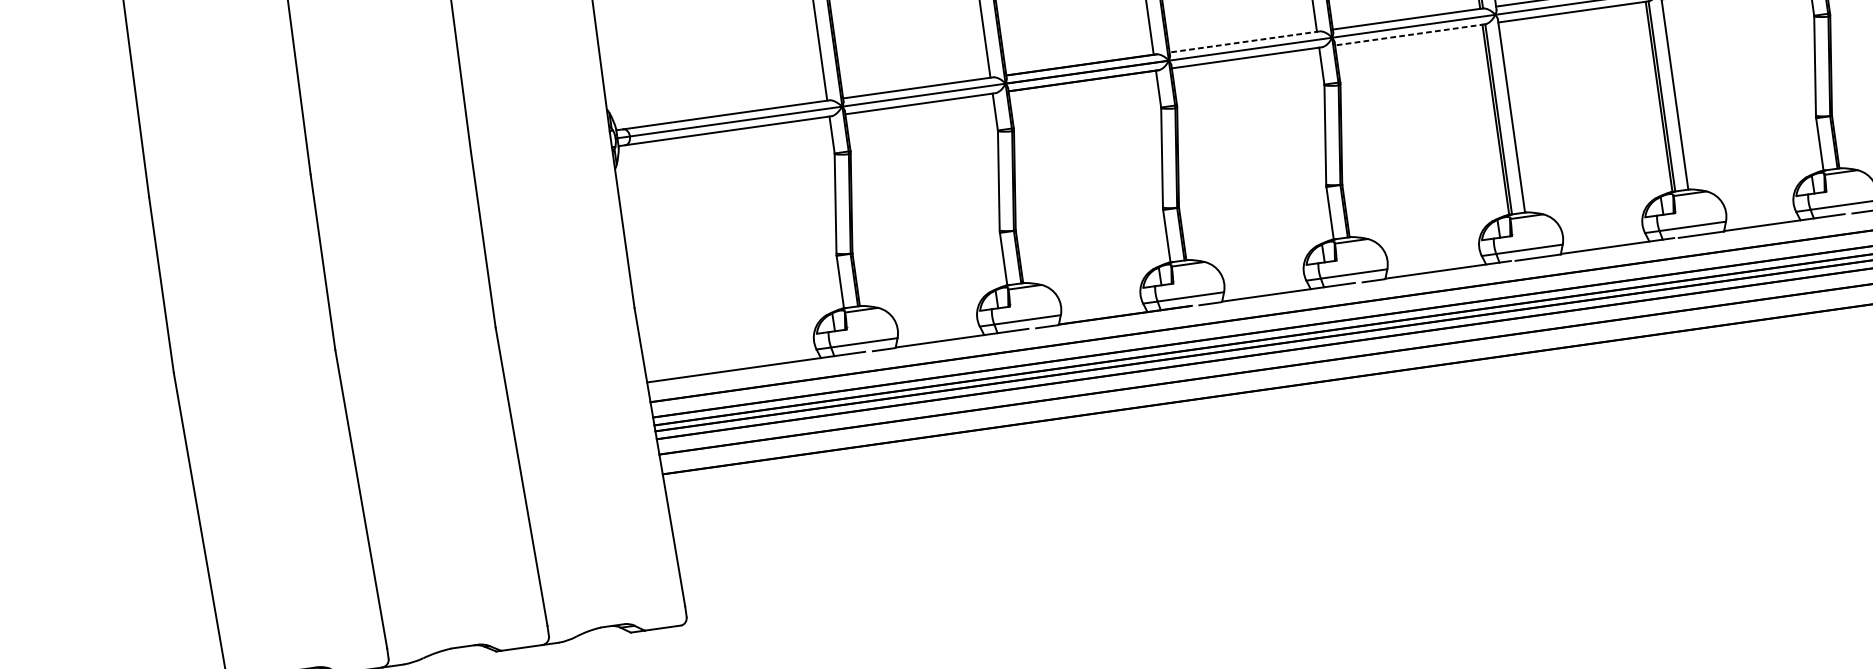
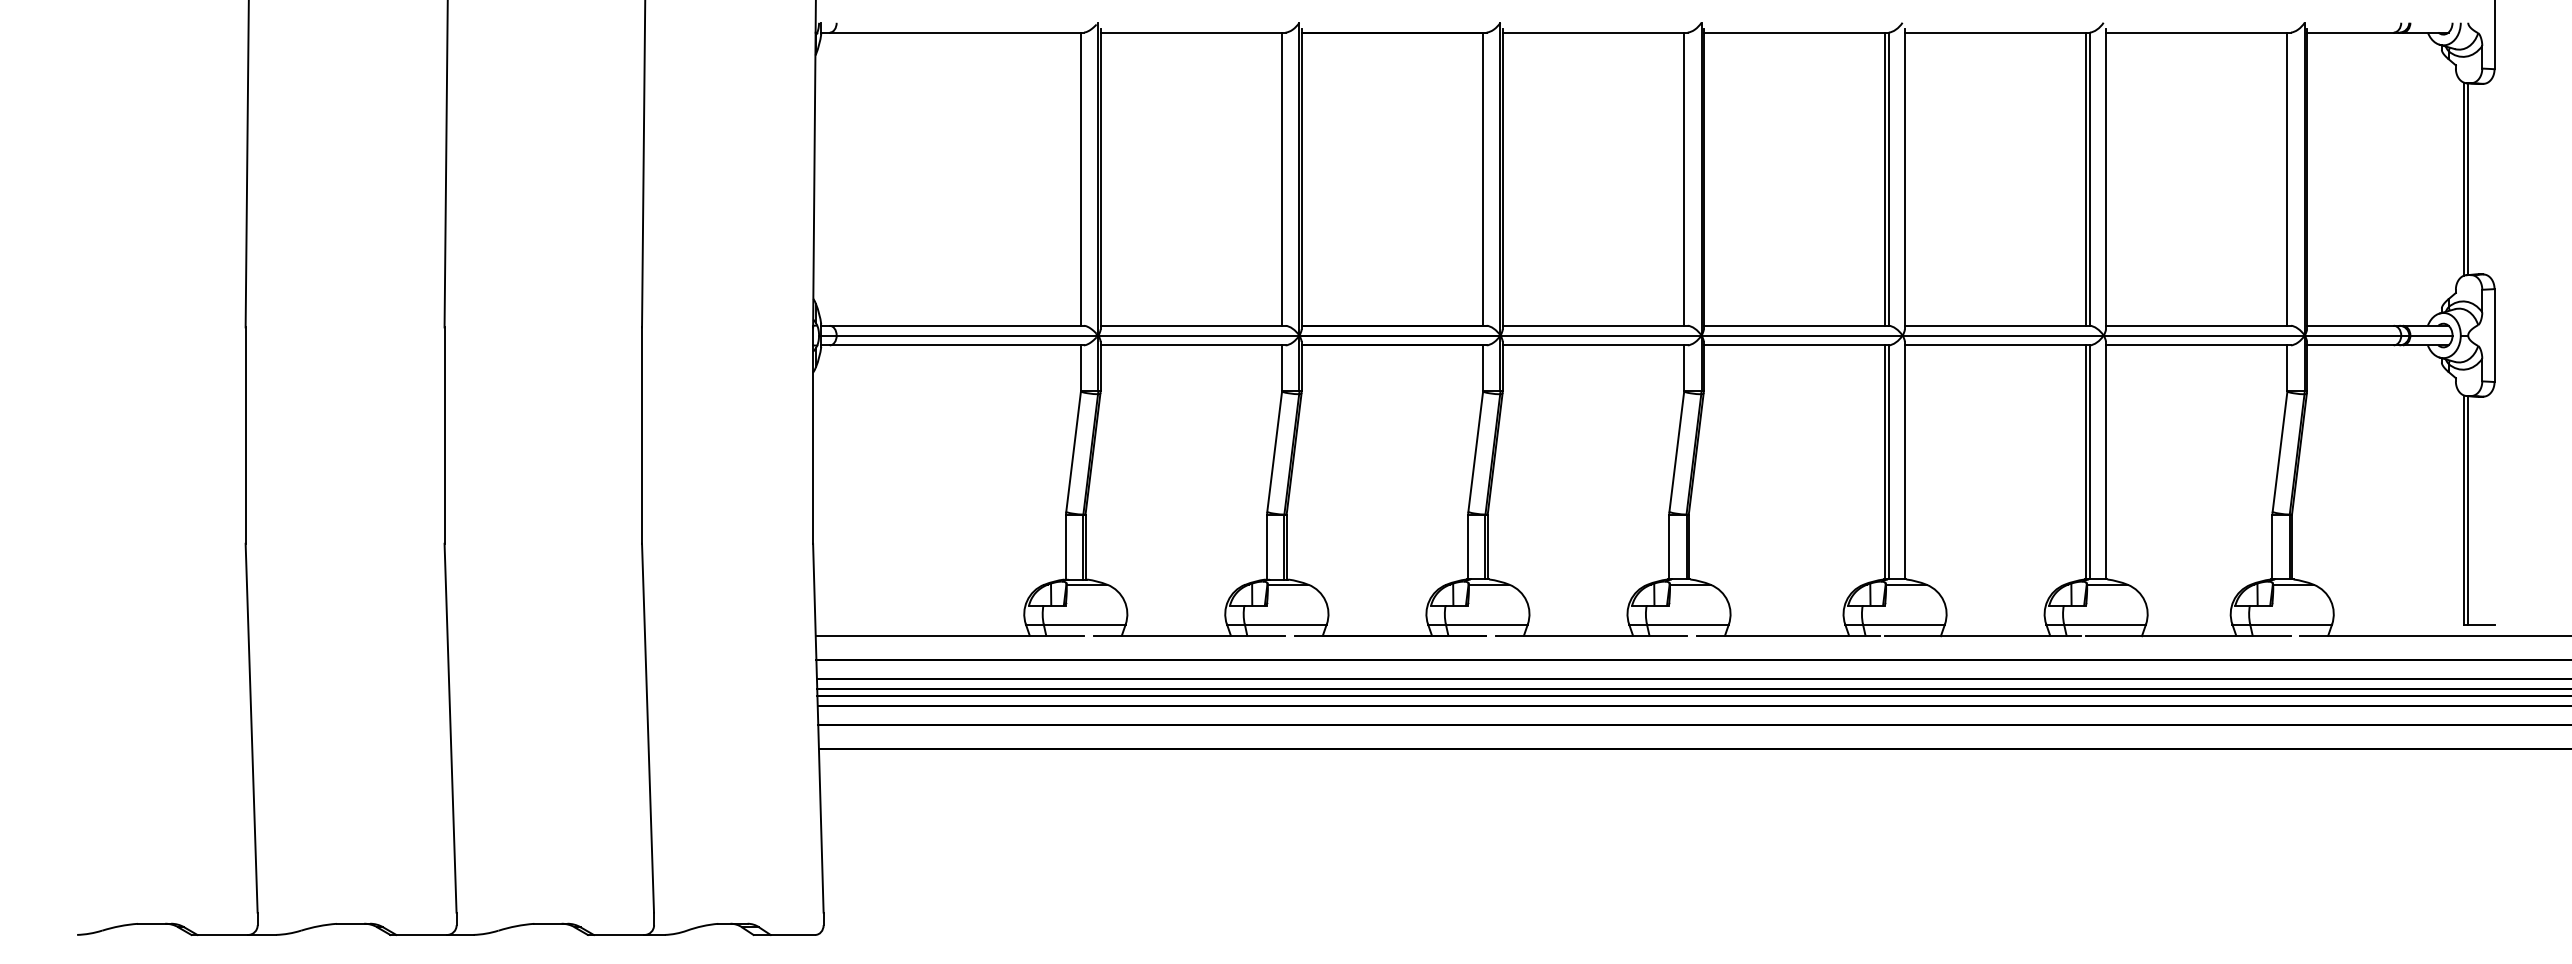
line: (1410, 34) -> (1796, 345), dashed -> solid
line: (1244, 41) -> (1595, 325), dashed -> solid

